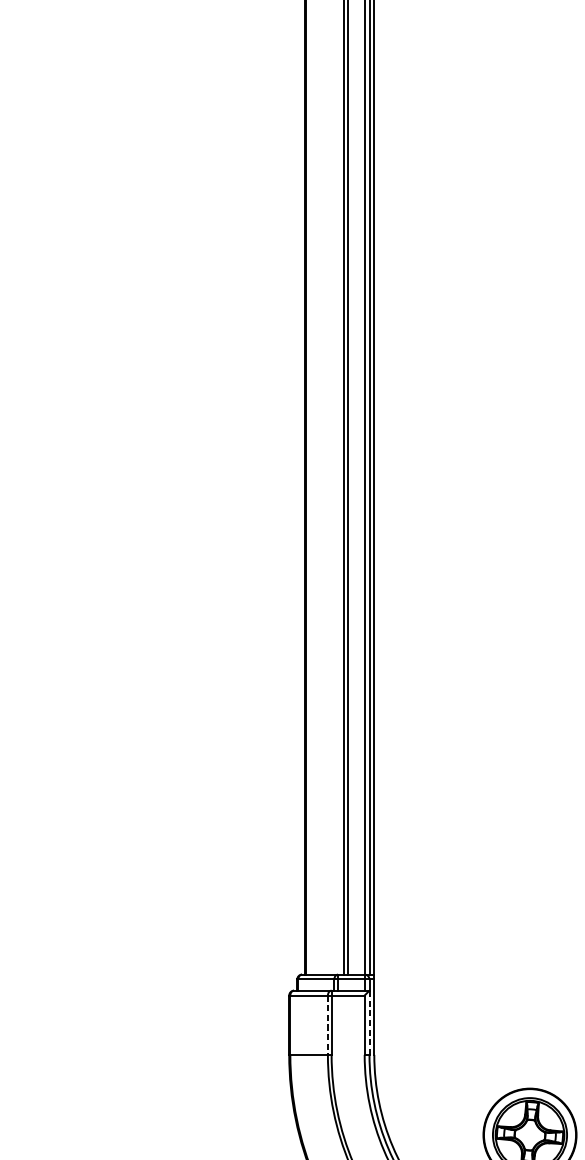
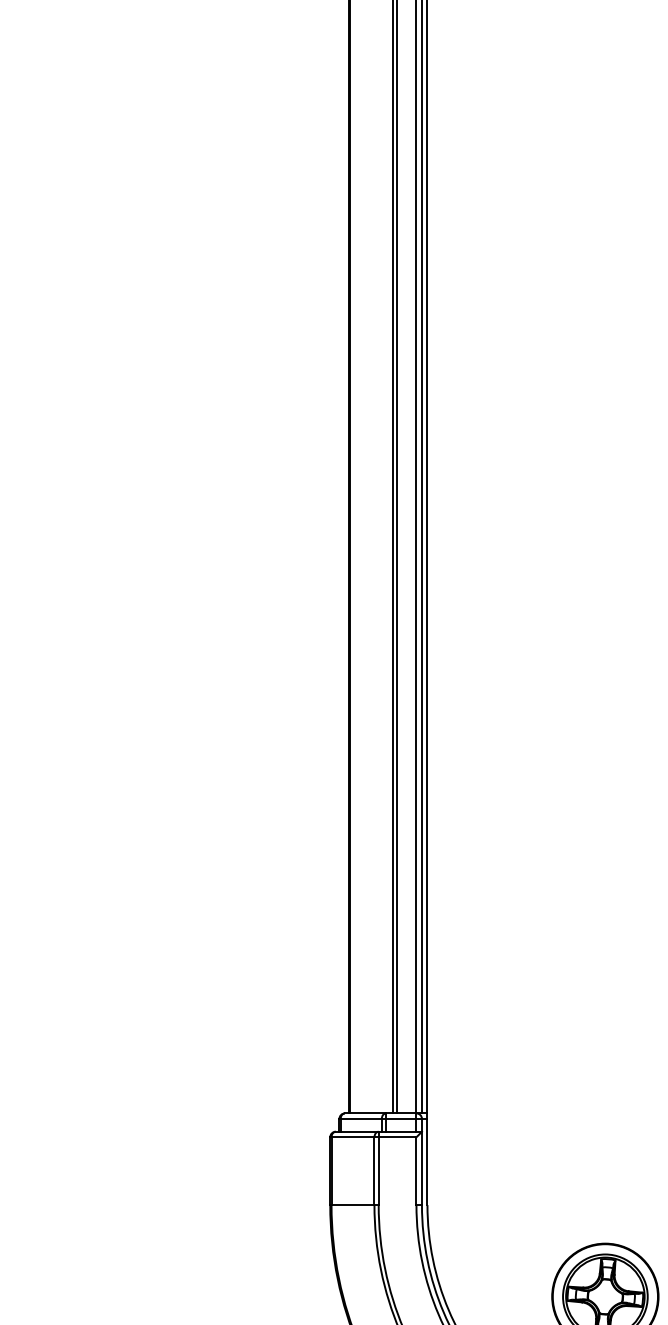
line: (369, 1022) -> (421, 1168), dashed -> solid
line: (327, 1025) -> (374, 1171), dashed -> solid

